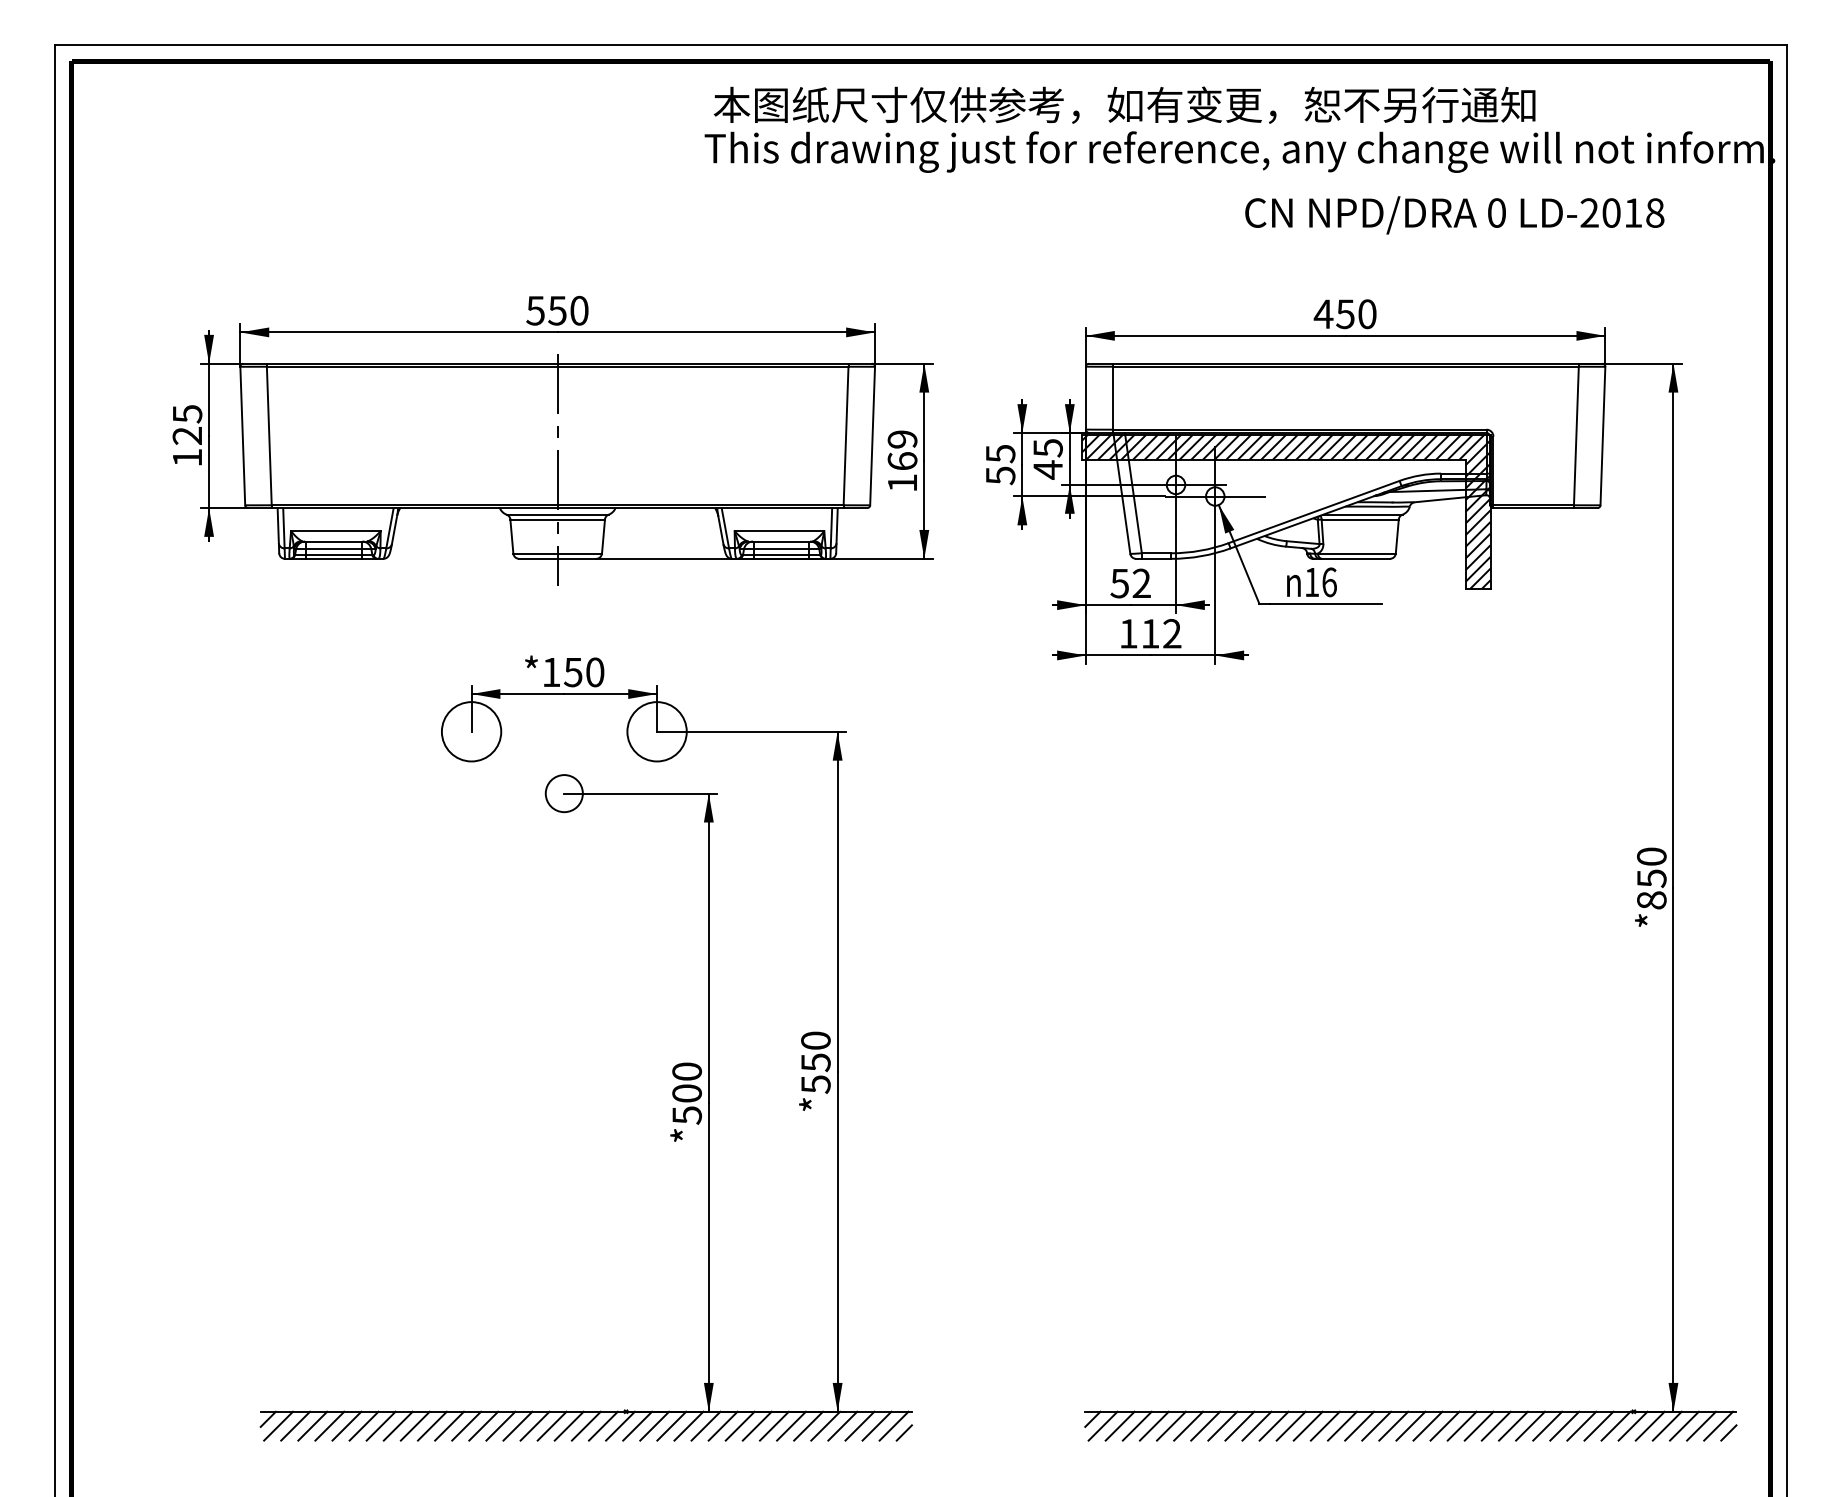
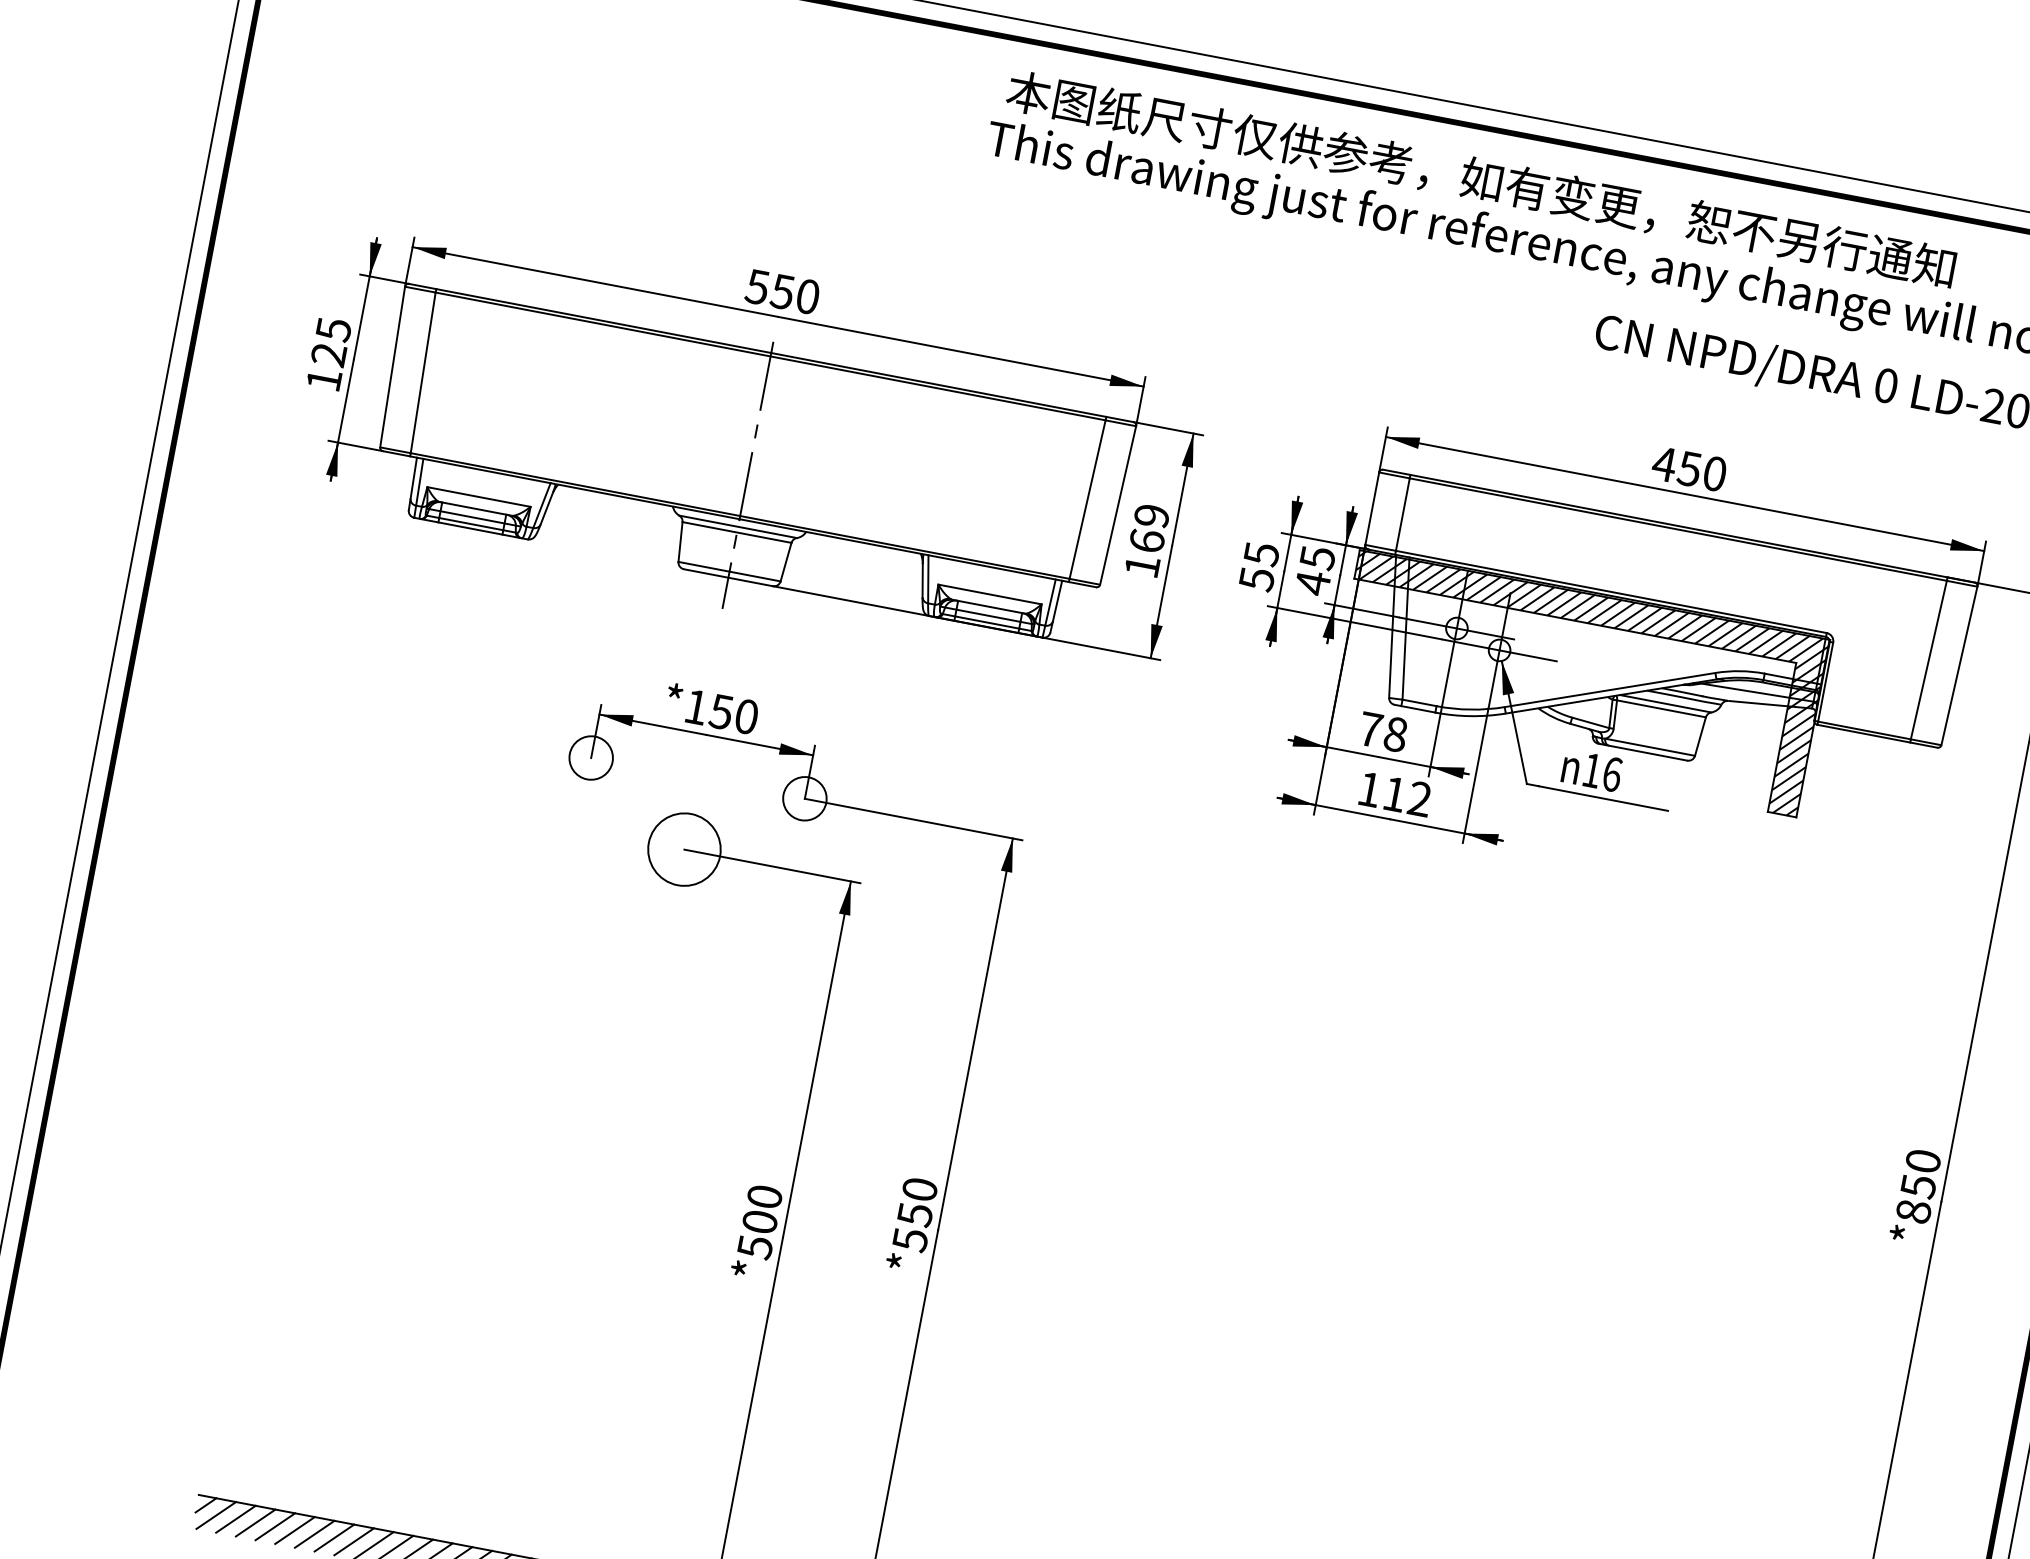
text: (1130, 583) -> (1382, 732), 52 -> 78
circle: (471, 731) -> (591, 757), size x0.62
circle: (656, 731) -> (804, 798), size x0.62
circle: (564, 793) -> (684, 849), size x1.67

